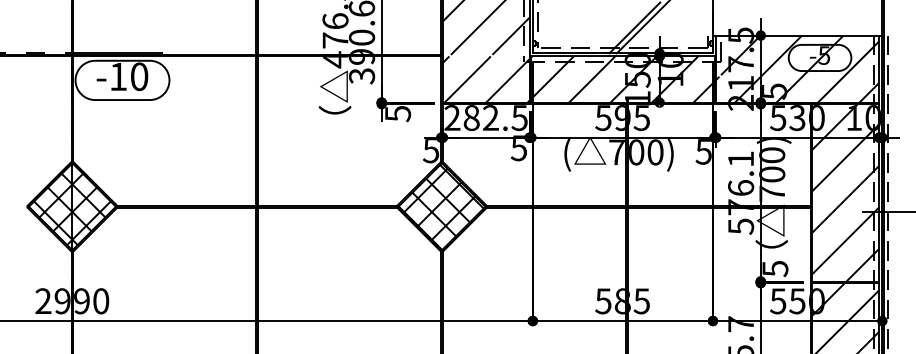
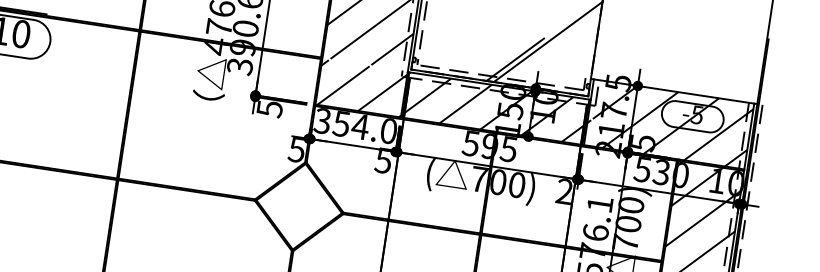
text: (485, 118) -> (355, 126), 282.5 -> 354.0
text: (703, 151) -> (564, 191), 5 -> 2
hatch: (440, 207) -> (297, 207), removed

